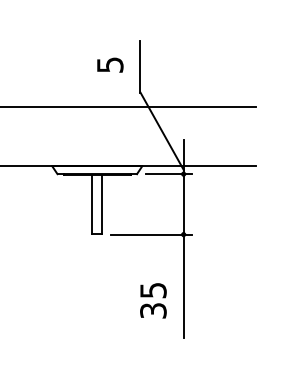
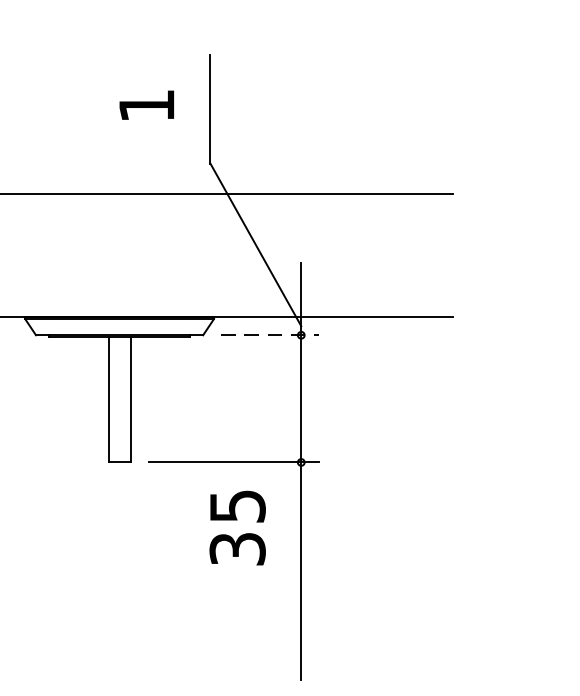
text: (110, 64) -> (147, 104), 5 -> 1
line: (169, 174) -> (271, 335), solid -> dashed
text: (153, 300) -> (237, 527), moved

